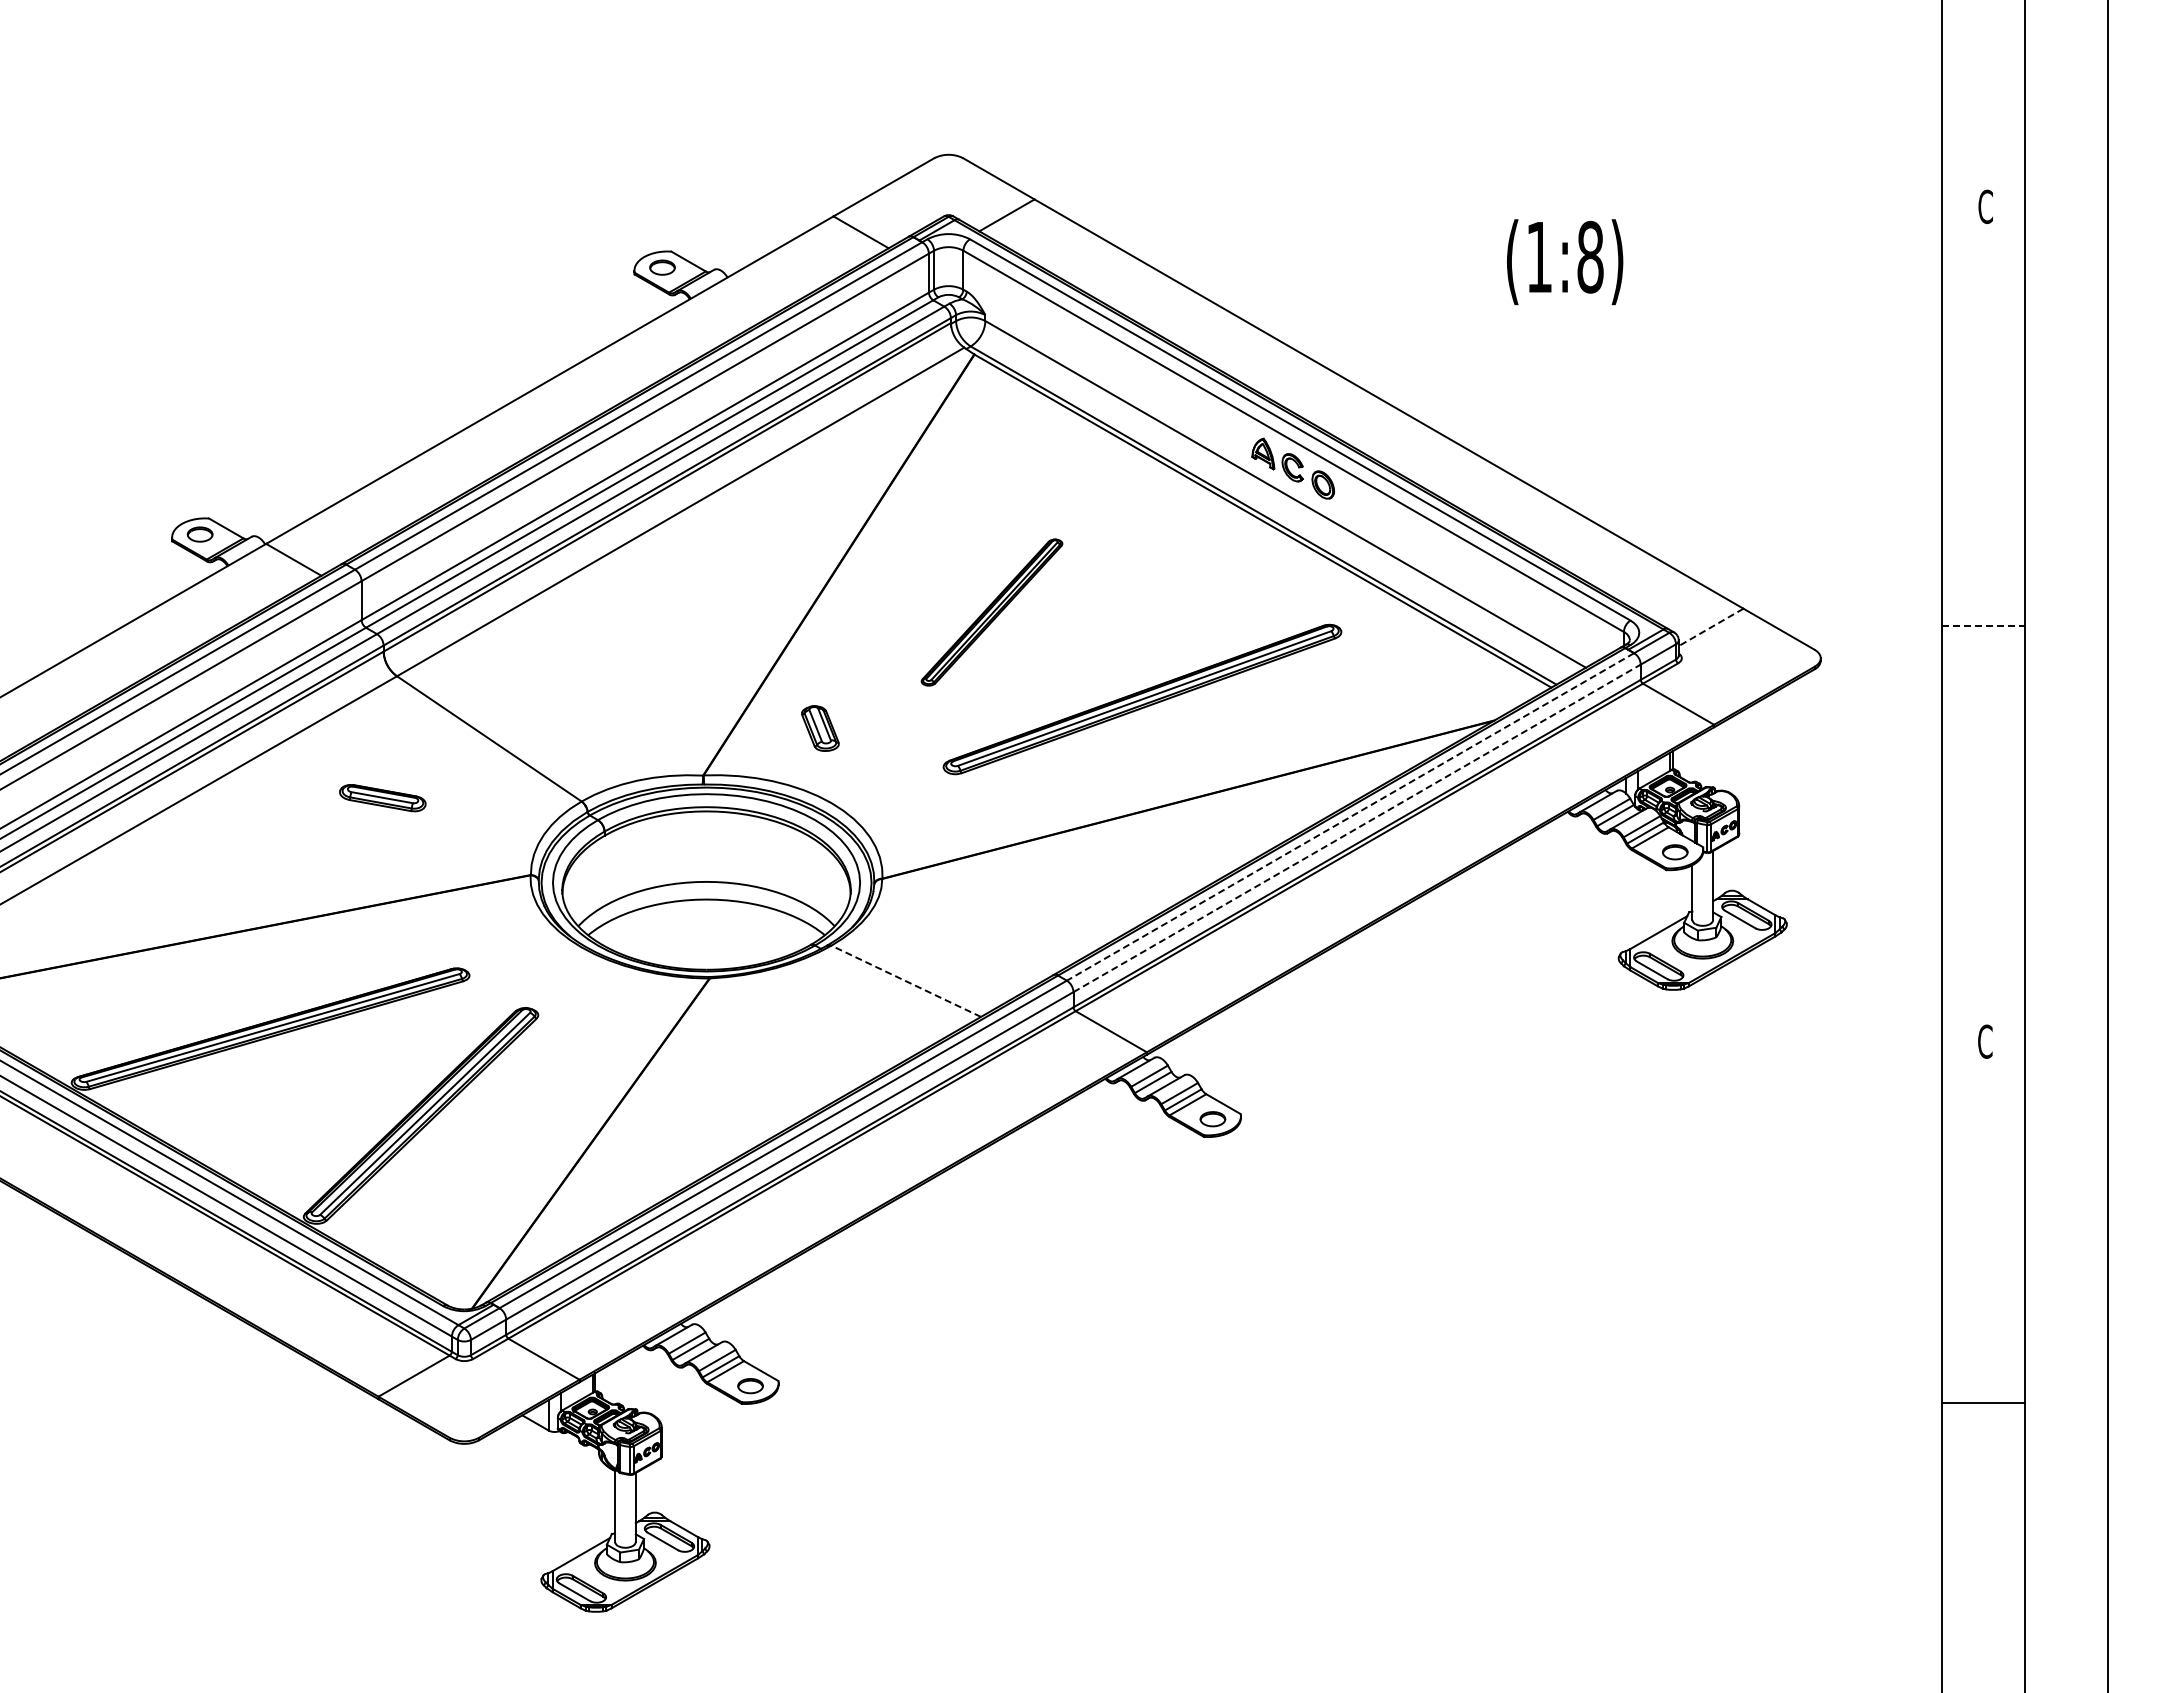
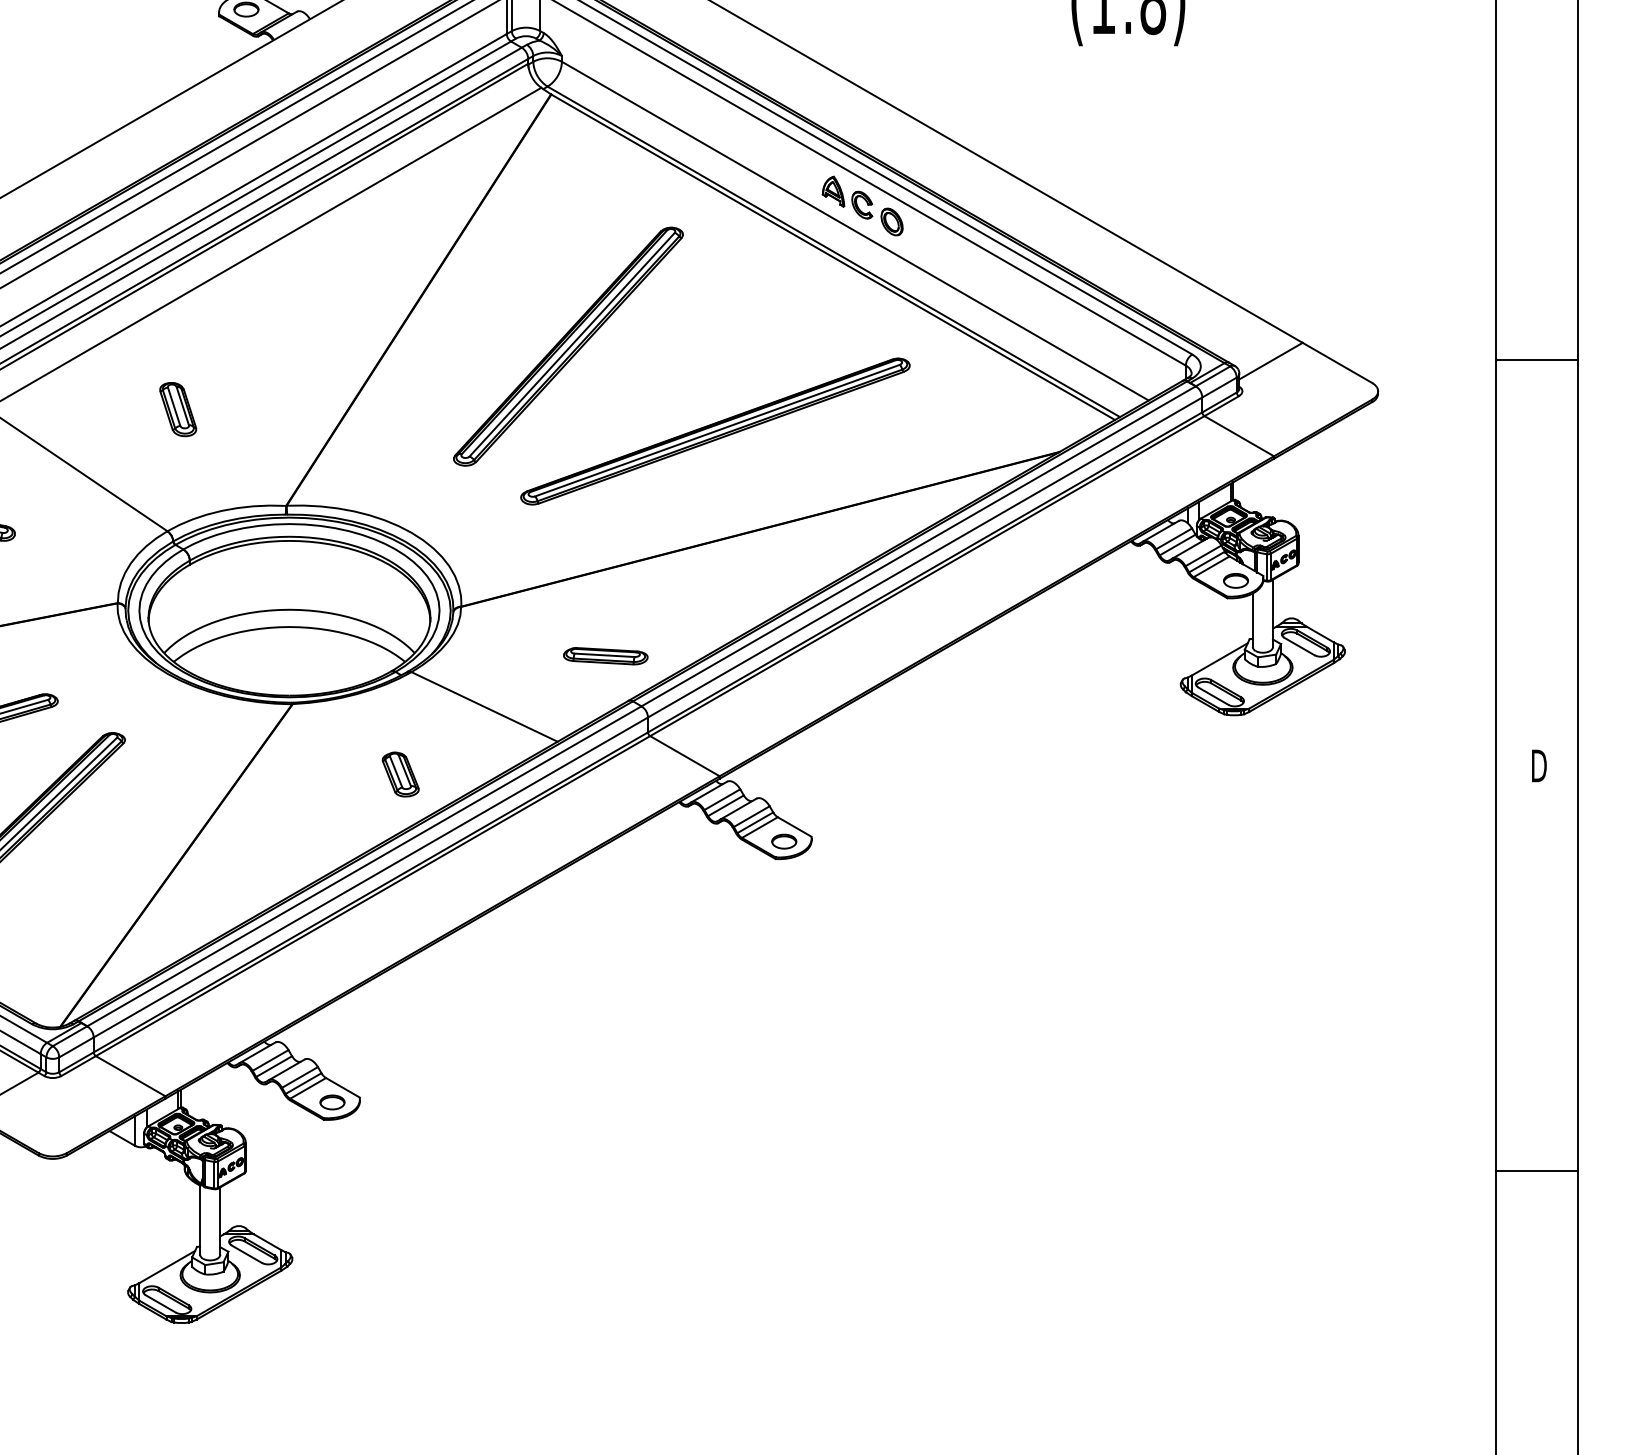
part: (991, 612) -> (567, 346), size x1.67
line: (1983, 625) -> (1537, 359), dashed -> solid
line: (1710, 627) -> (1270, 361), dashed -> solid
part: (592, 676) -> (178, 409), added
part: (820, 728) -> (400, 774), moved
line: (1350, 816) -> (918, 545), dashed -> solid
line: (1357, 828) -> (925, 557), dashed -> solid
part: (1029, 929) -> (605, 656), added
line: (906, 981) -> (484, 707), dashed -> solid
text: (1985, 1041) -> (1539, 765), C -> D
line: (1982, 1403) -> (1536, 1171), moved

